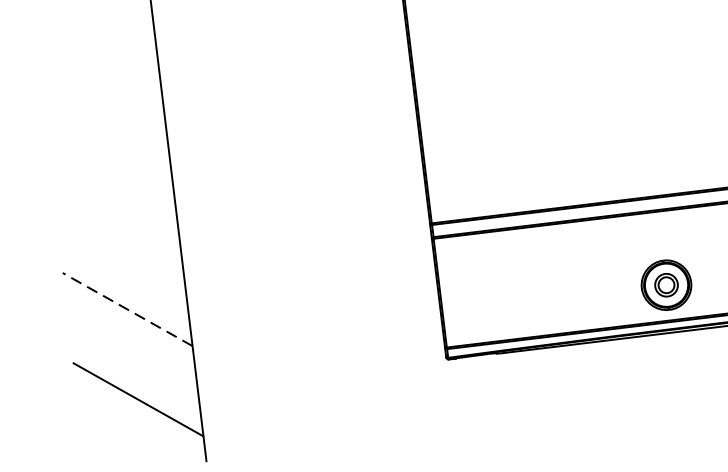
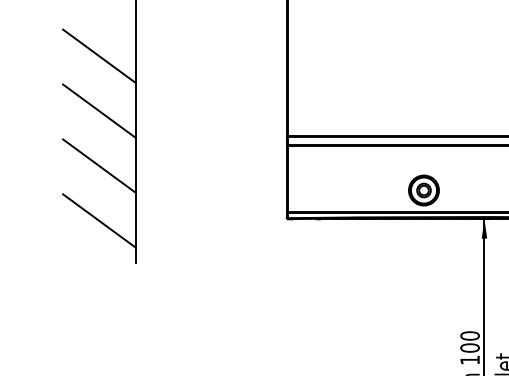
line: (105, 127) -> (99, 55), added
line: (116, 218) -> (99, 110), added
line: (128, 310) -> (99, 166), dashed -> solid

